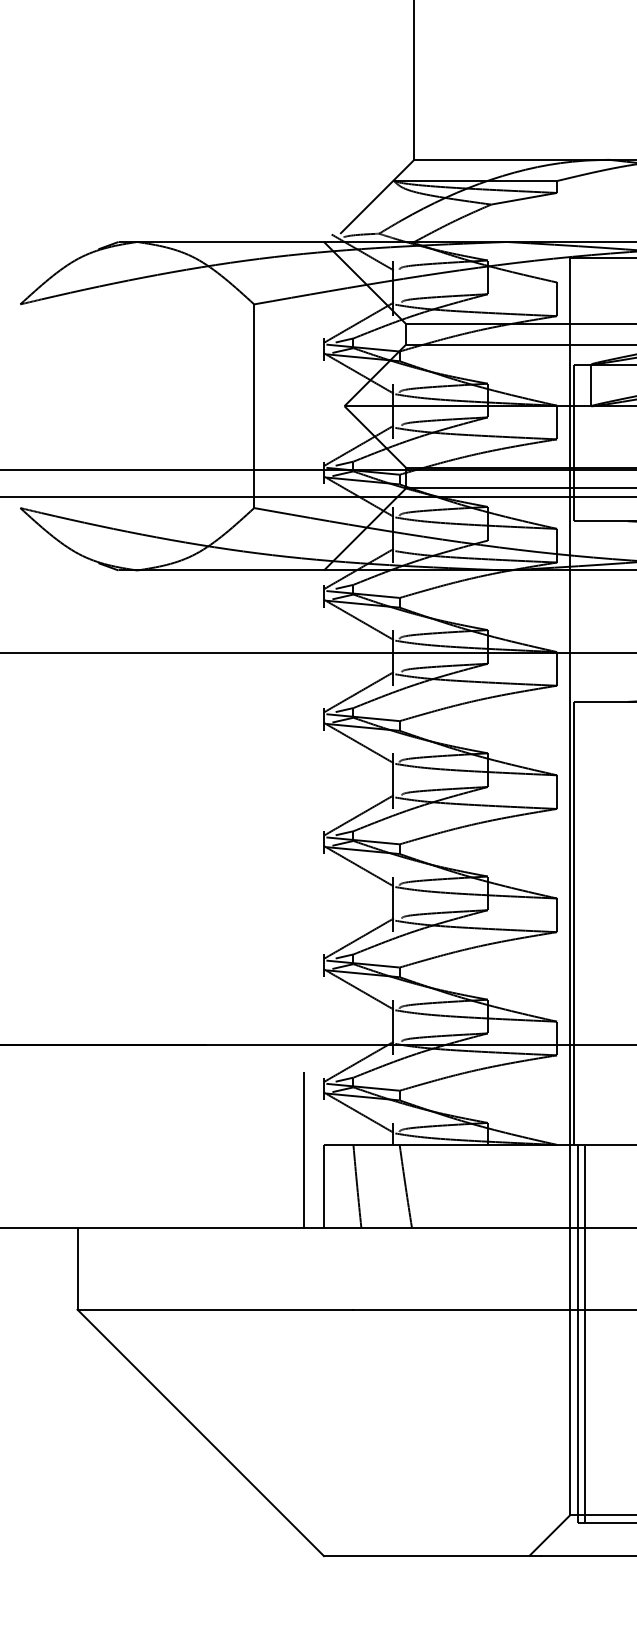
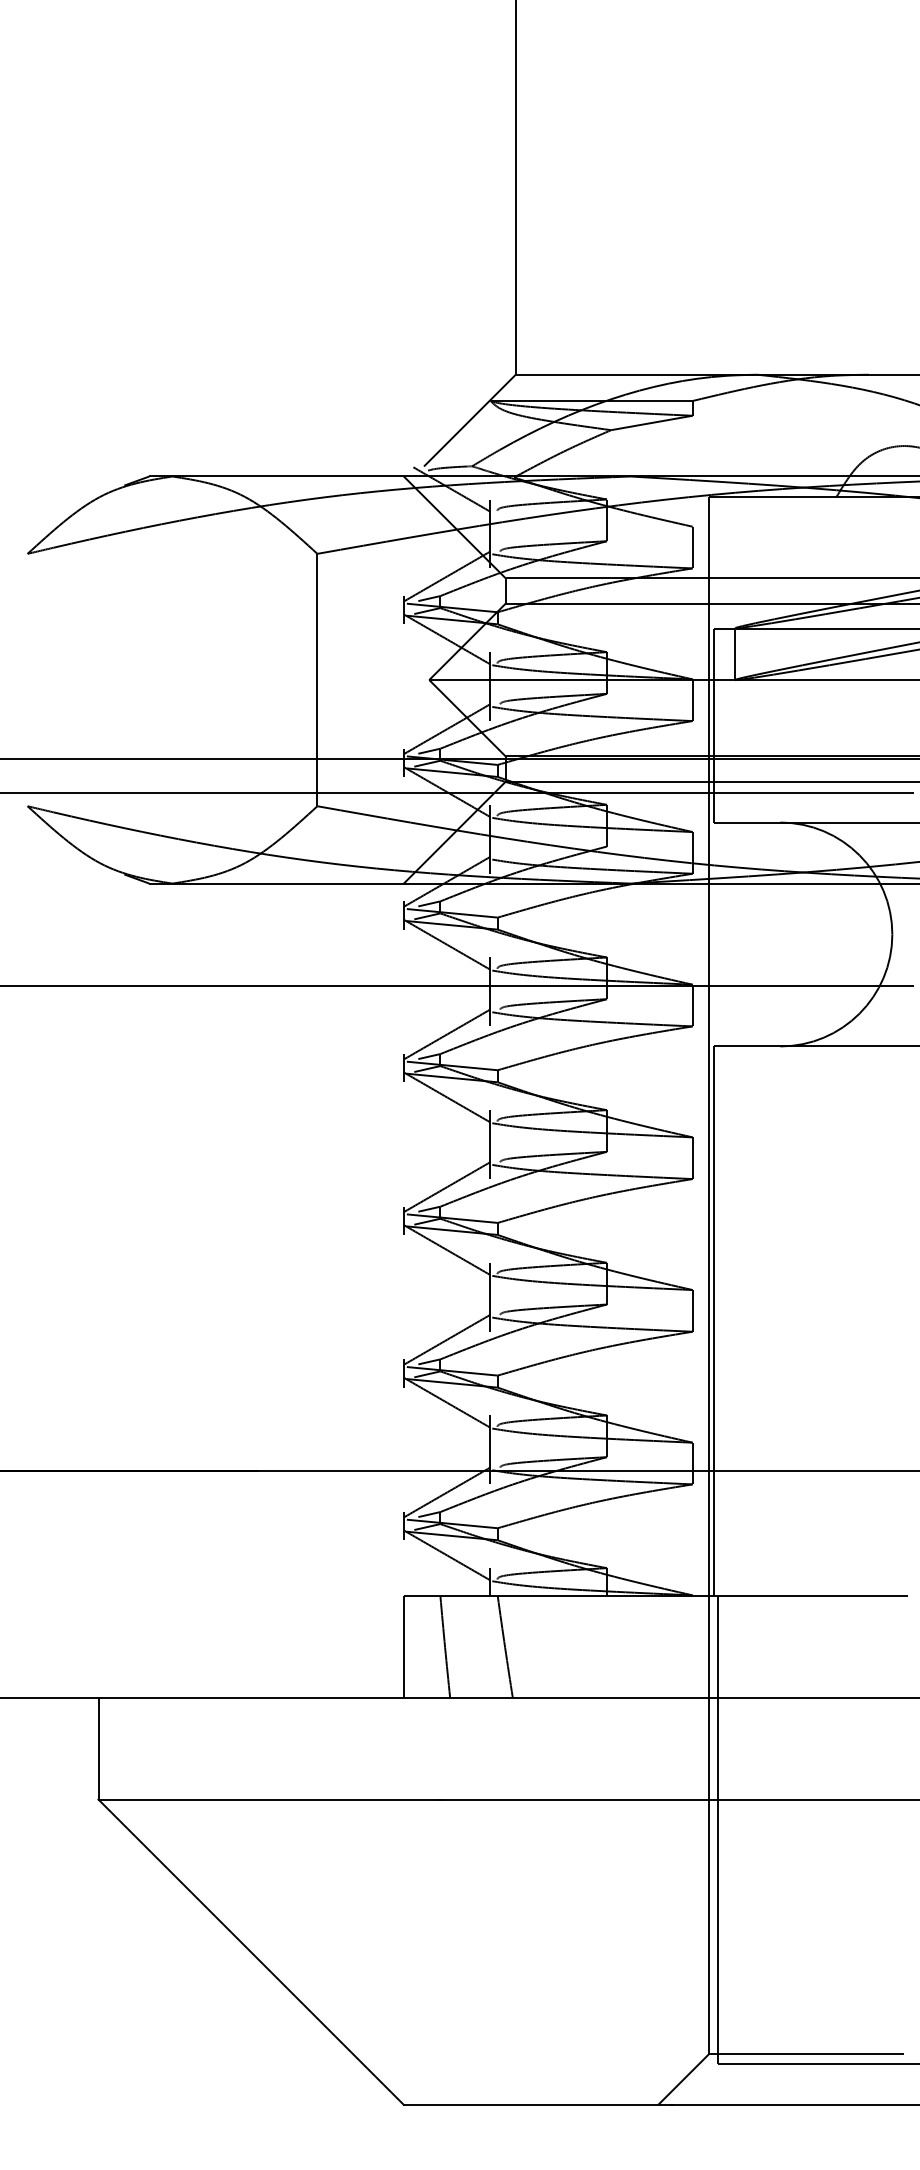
line: (304, 1149) -> (379, 1600), removed
line: (584, 1334) -> (726, 1830), removed

